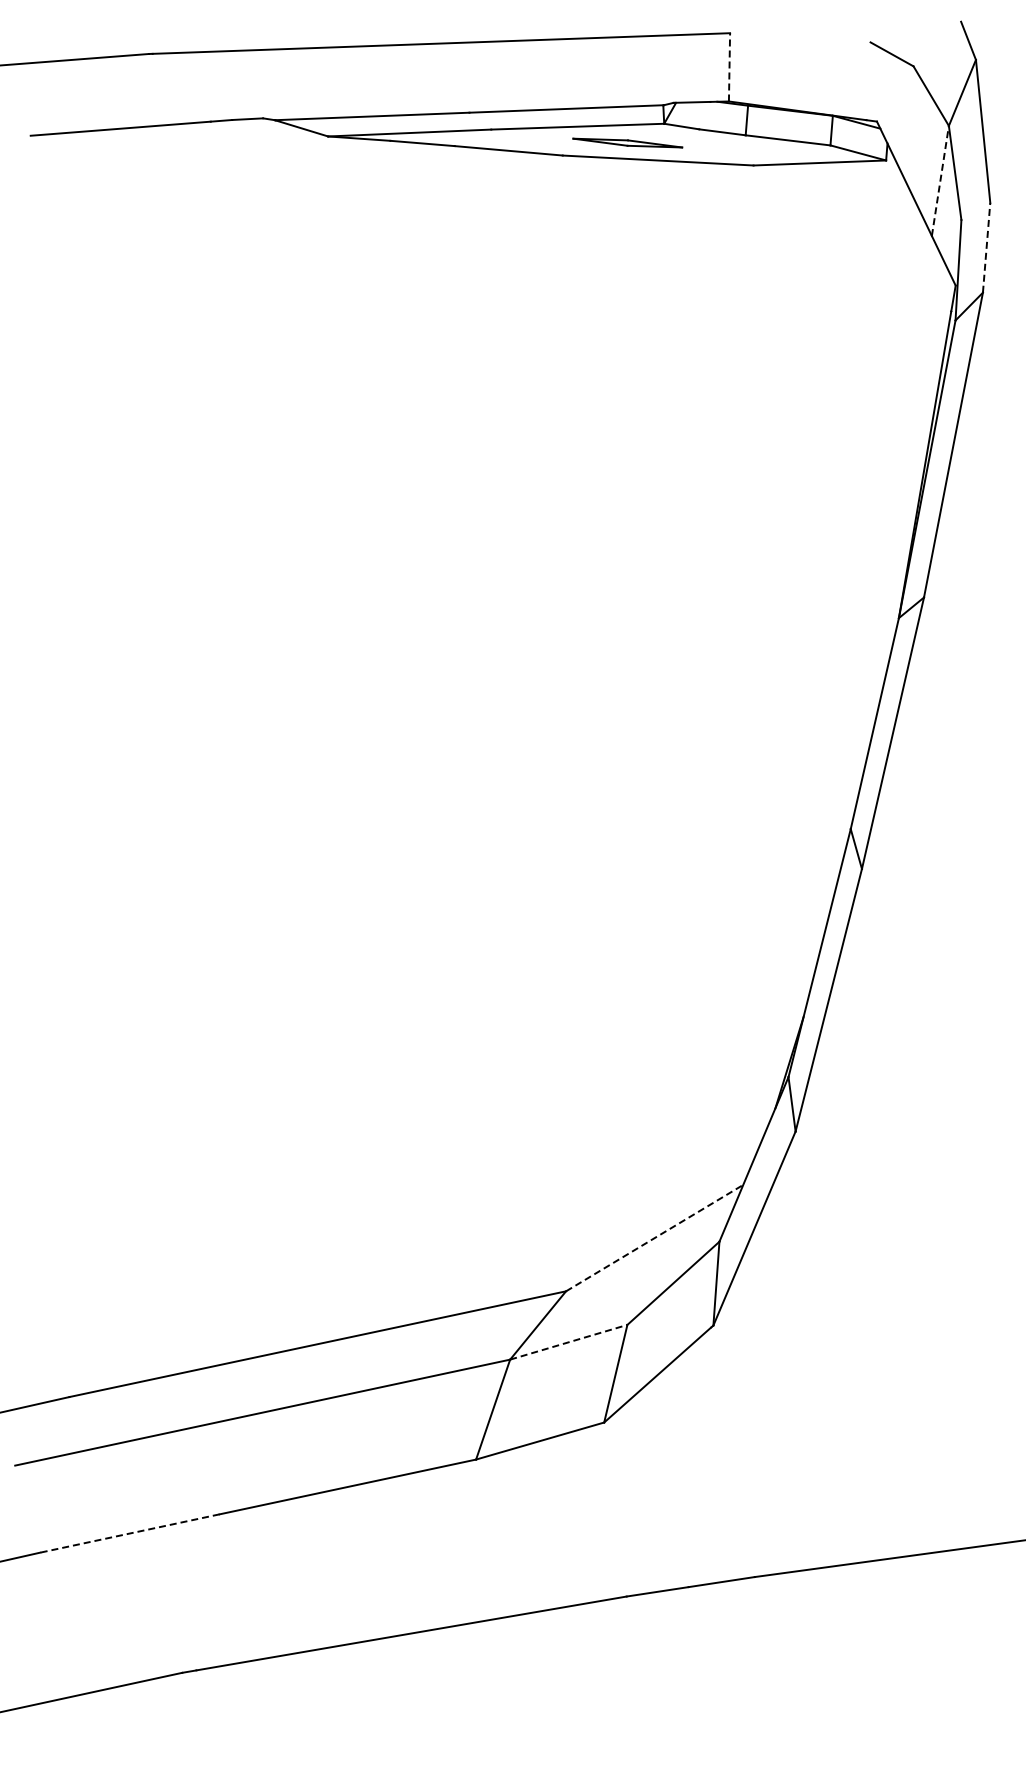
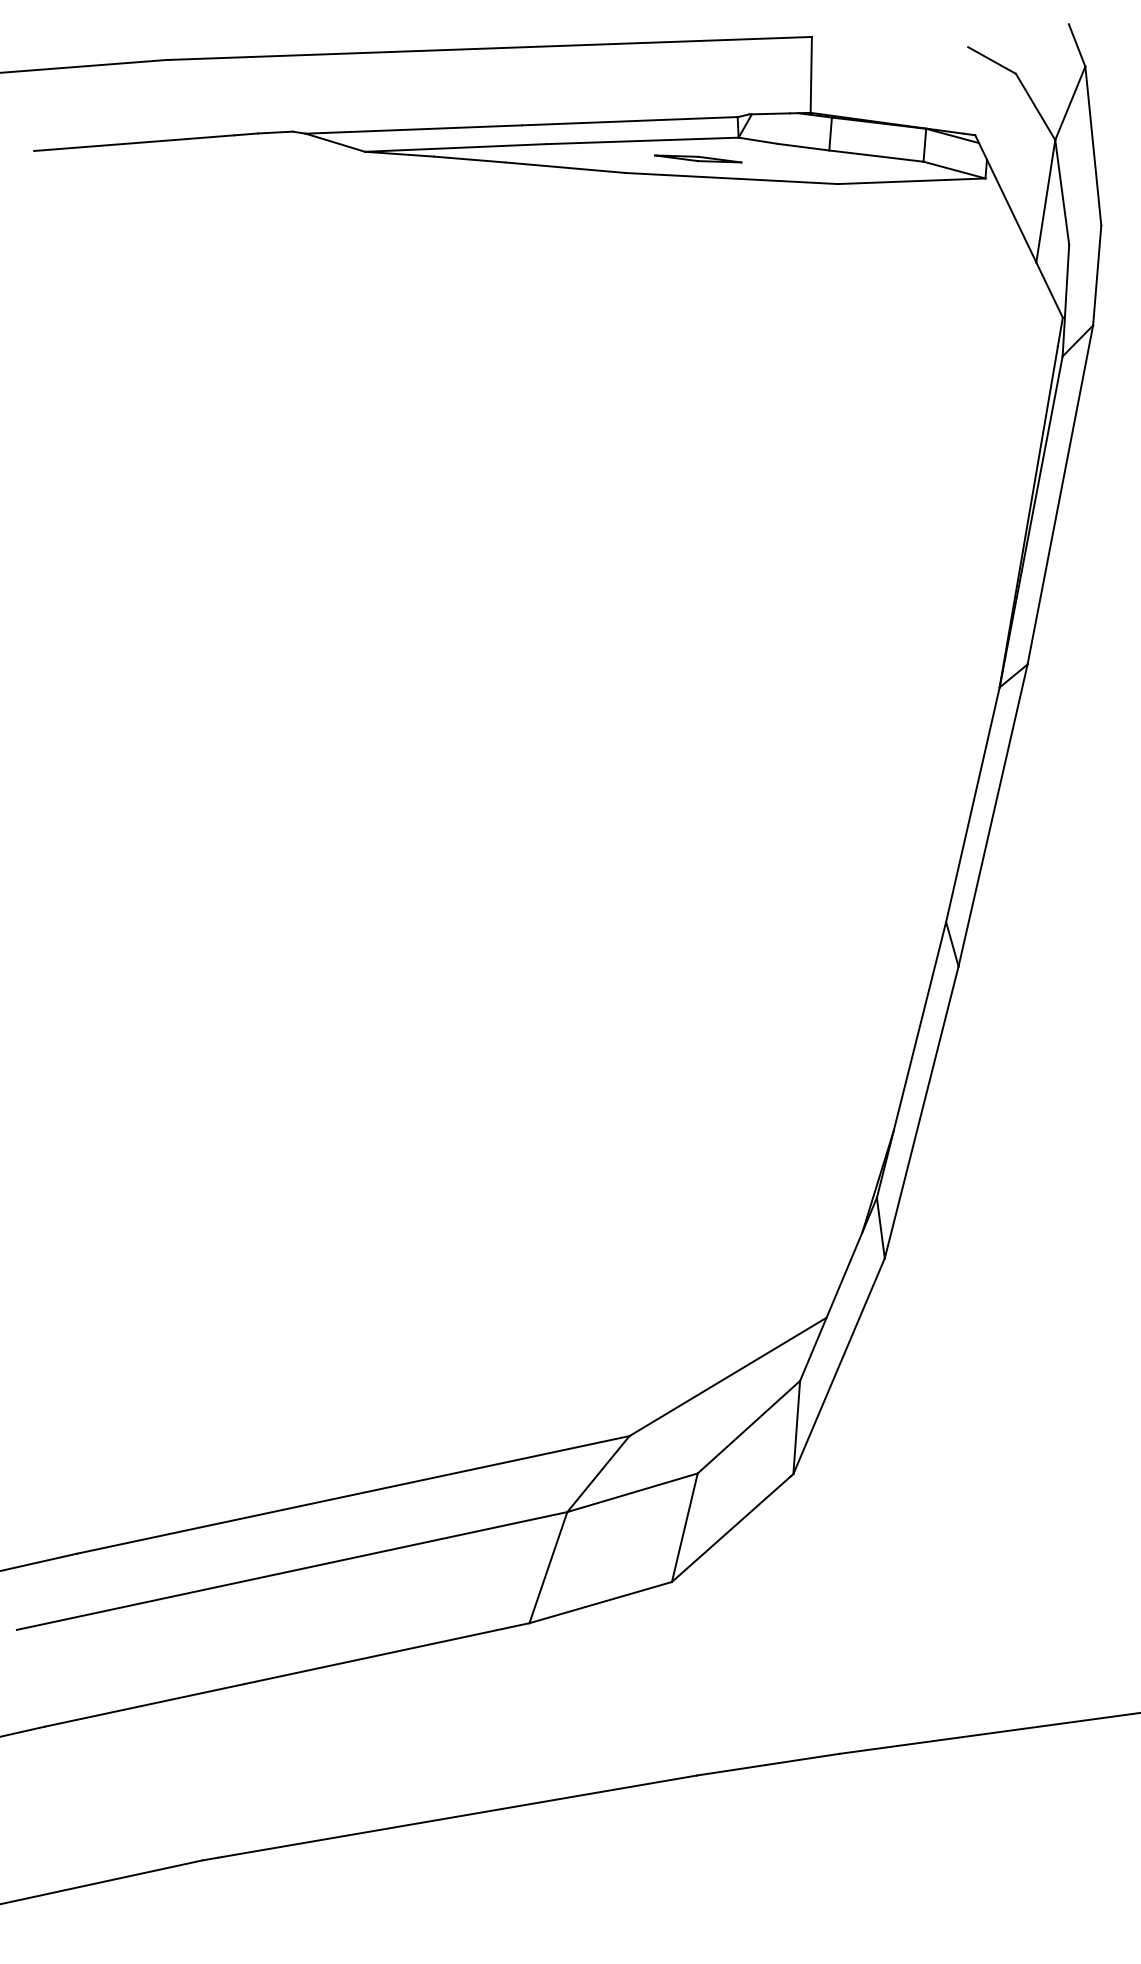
line: (729, 66) -> (811, 73), dashed -> solid
part: (627, 142) -> (697, 158), size x0.71
line: (940, 180) -> (1045, 200), dashed -> solid
line: (986, 247) -> (1097, 275), dashed -> solid
line: (655, 1237) -> (728, 1376), dashed -> solid
line: (569, 1342) -> (633, 1493), dashed -> solid
line: (129, 1533) -> (144, 1705), dashed -> solid

